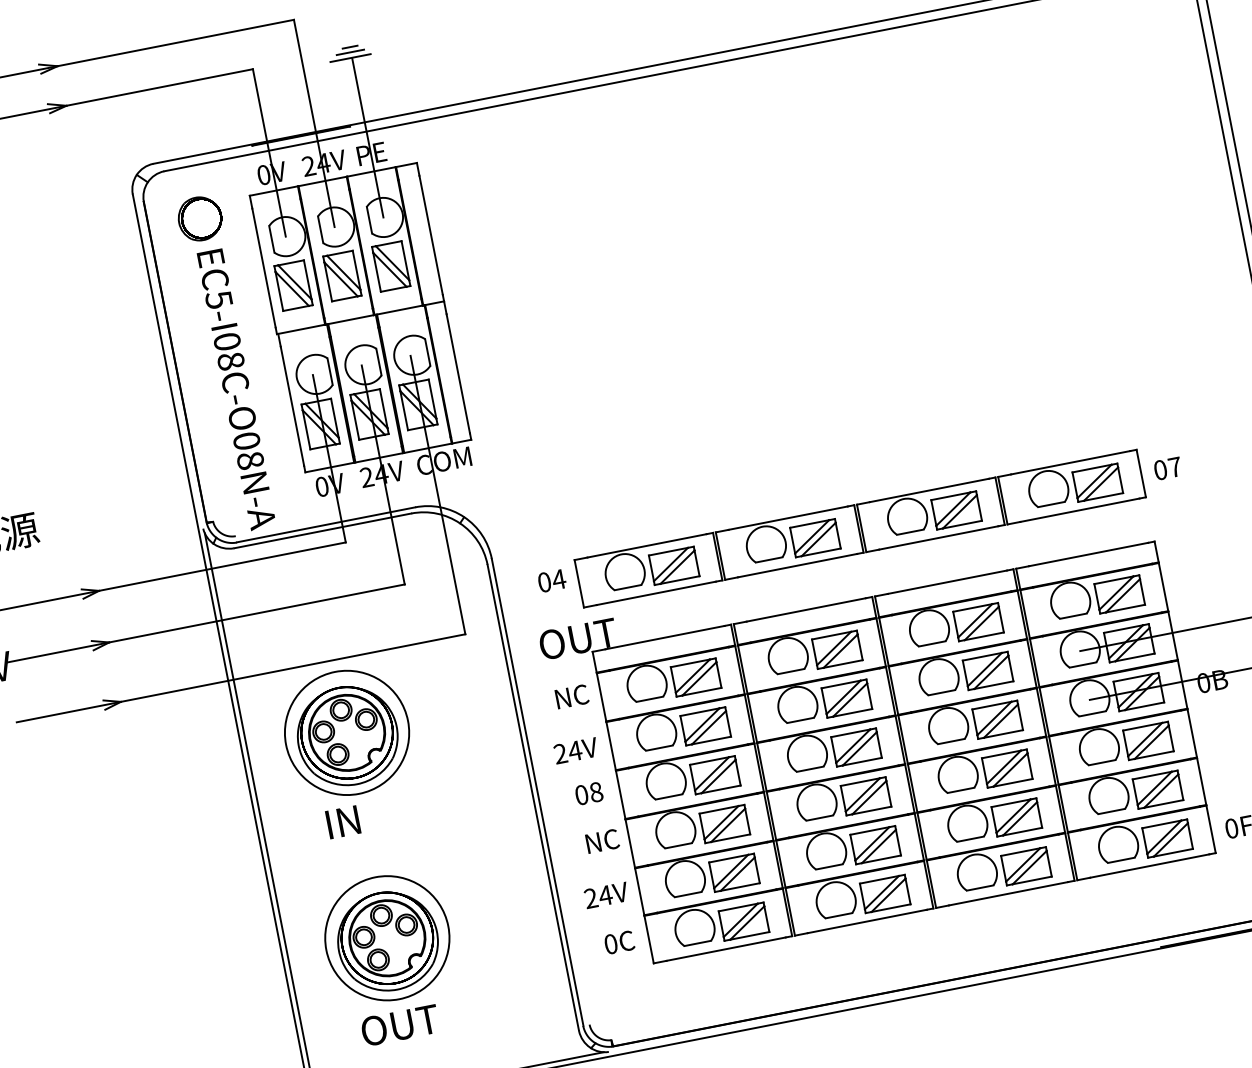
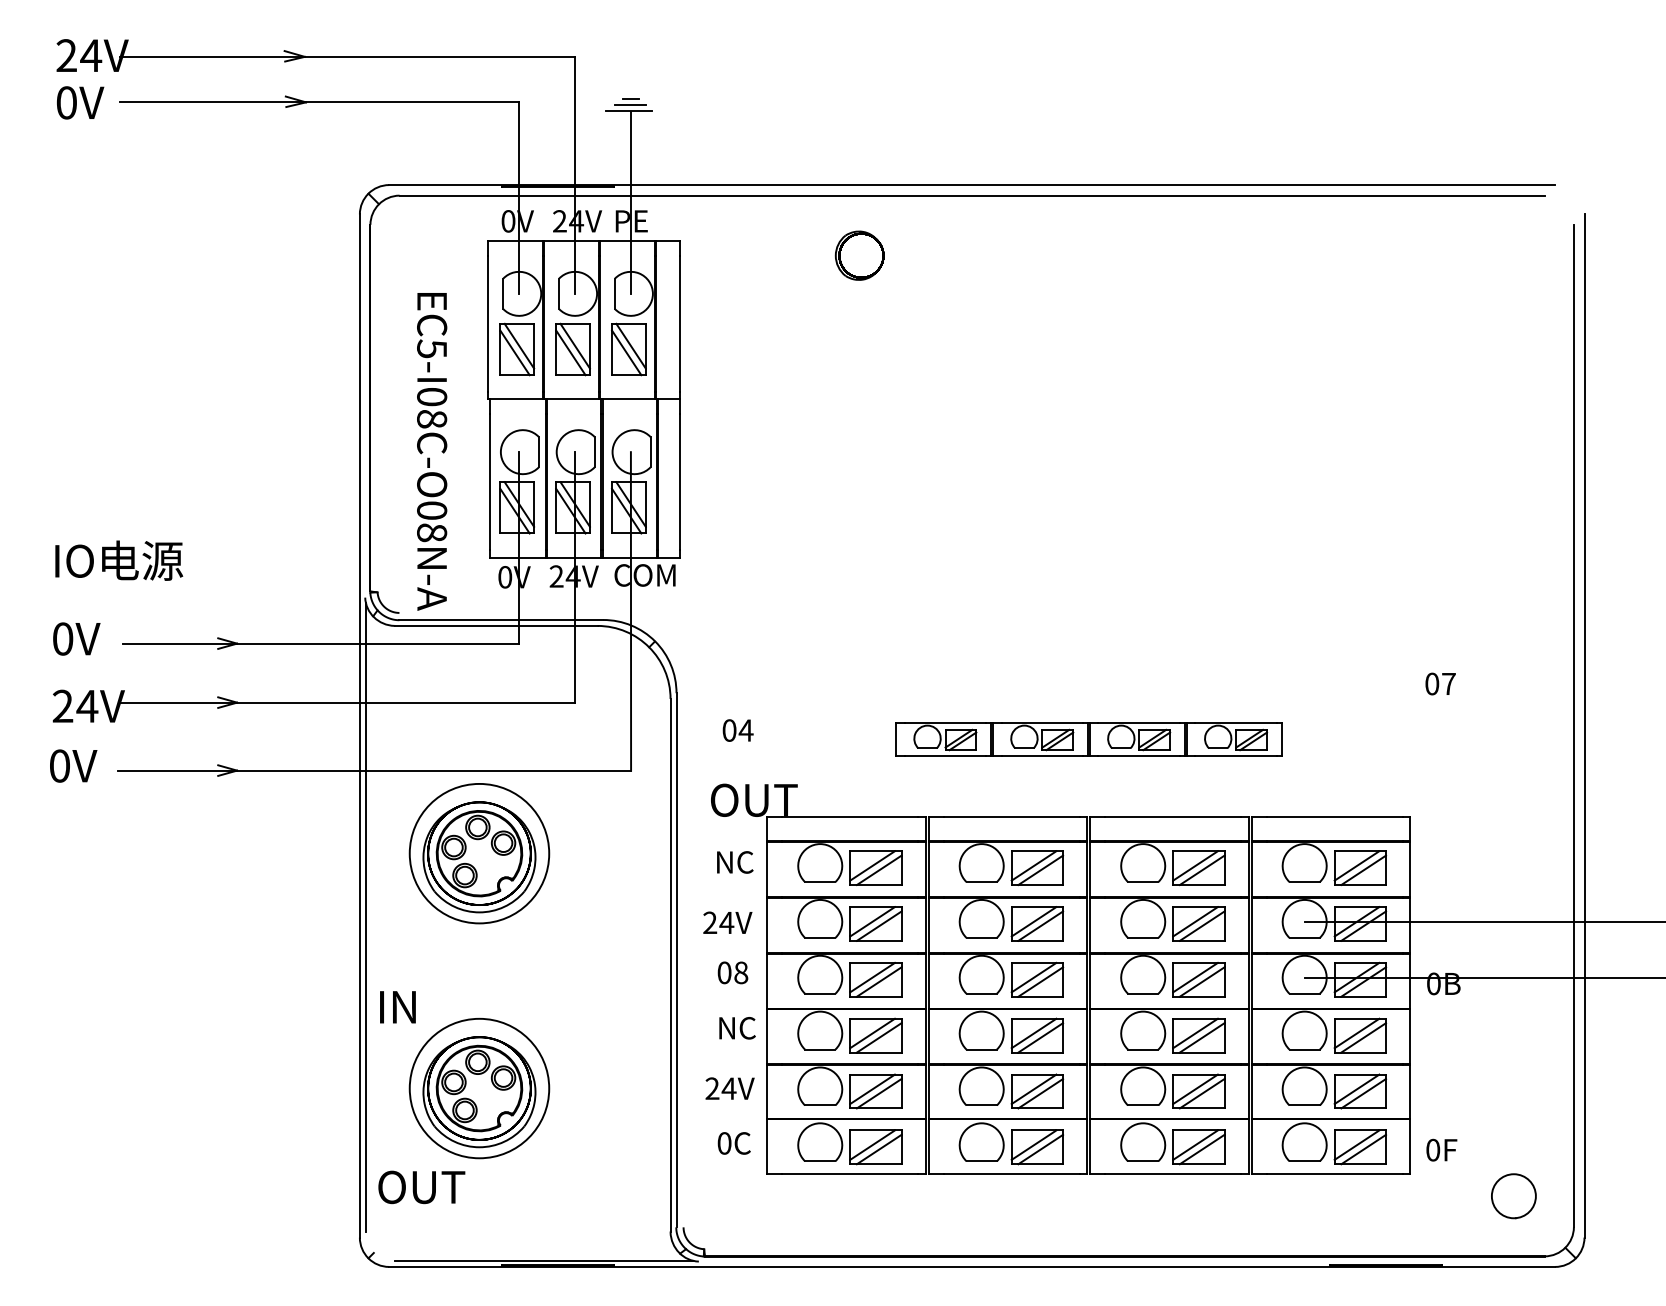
part: (199, 218) -> (859, 255), moved
text: (1167, 468) -> (1440, 683), moved
part: (859, 528) -> (1088, 739), size x0.6
text: (342, 822) -> (397, 1007), moved
text: (399, 1025) -> (421, 1187), moved

